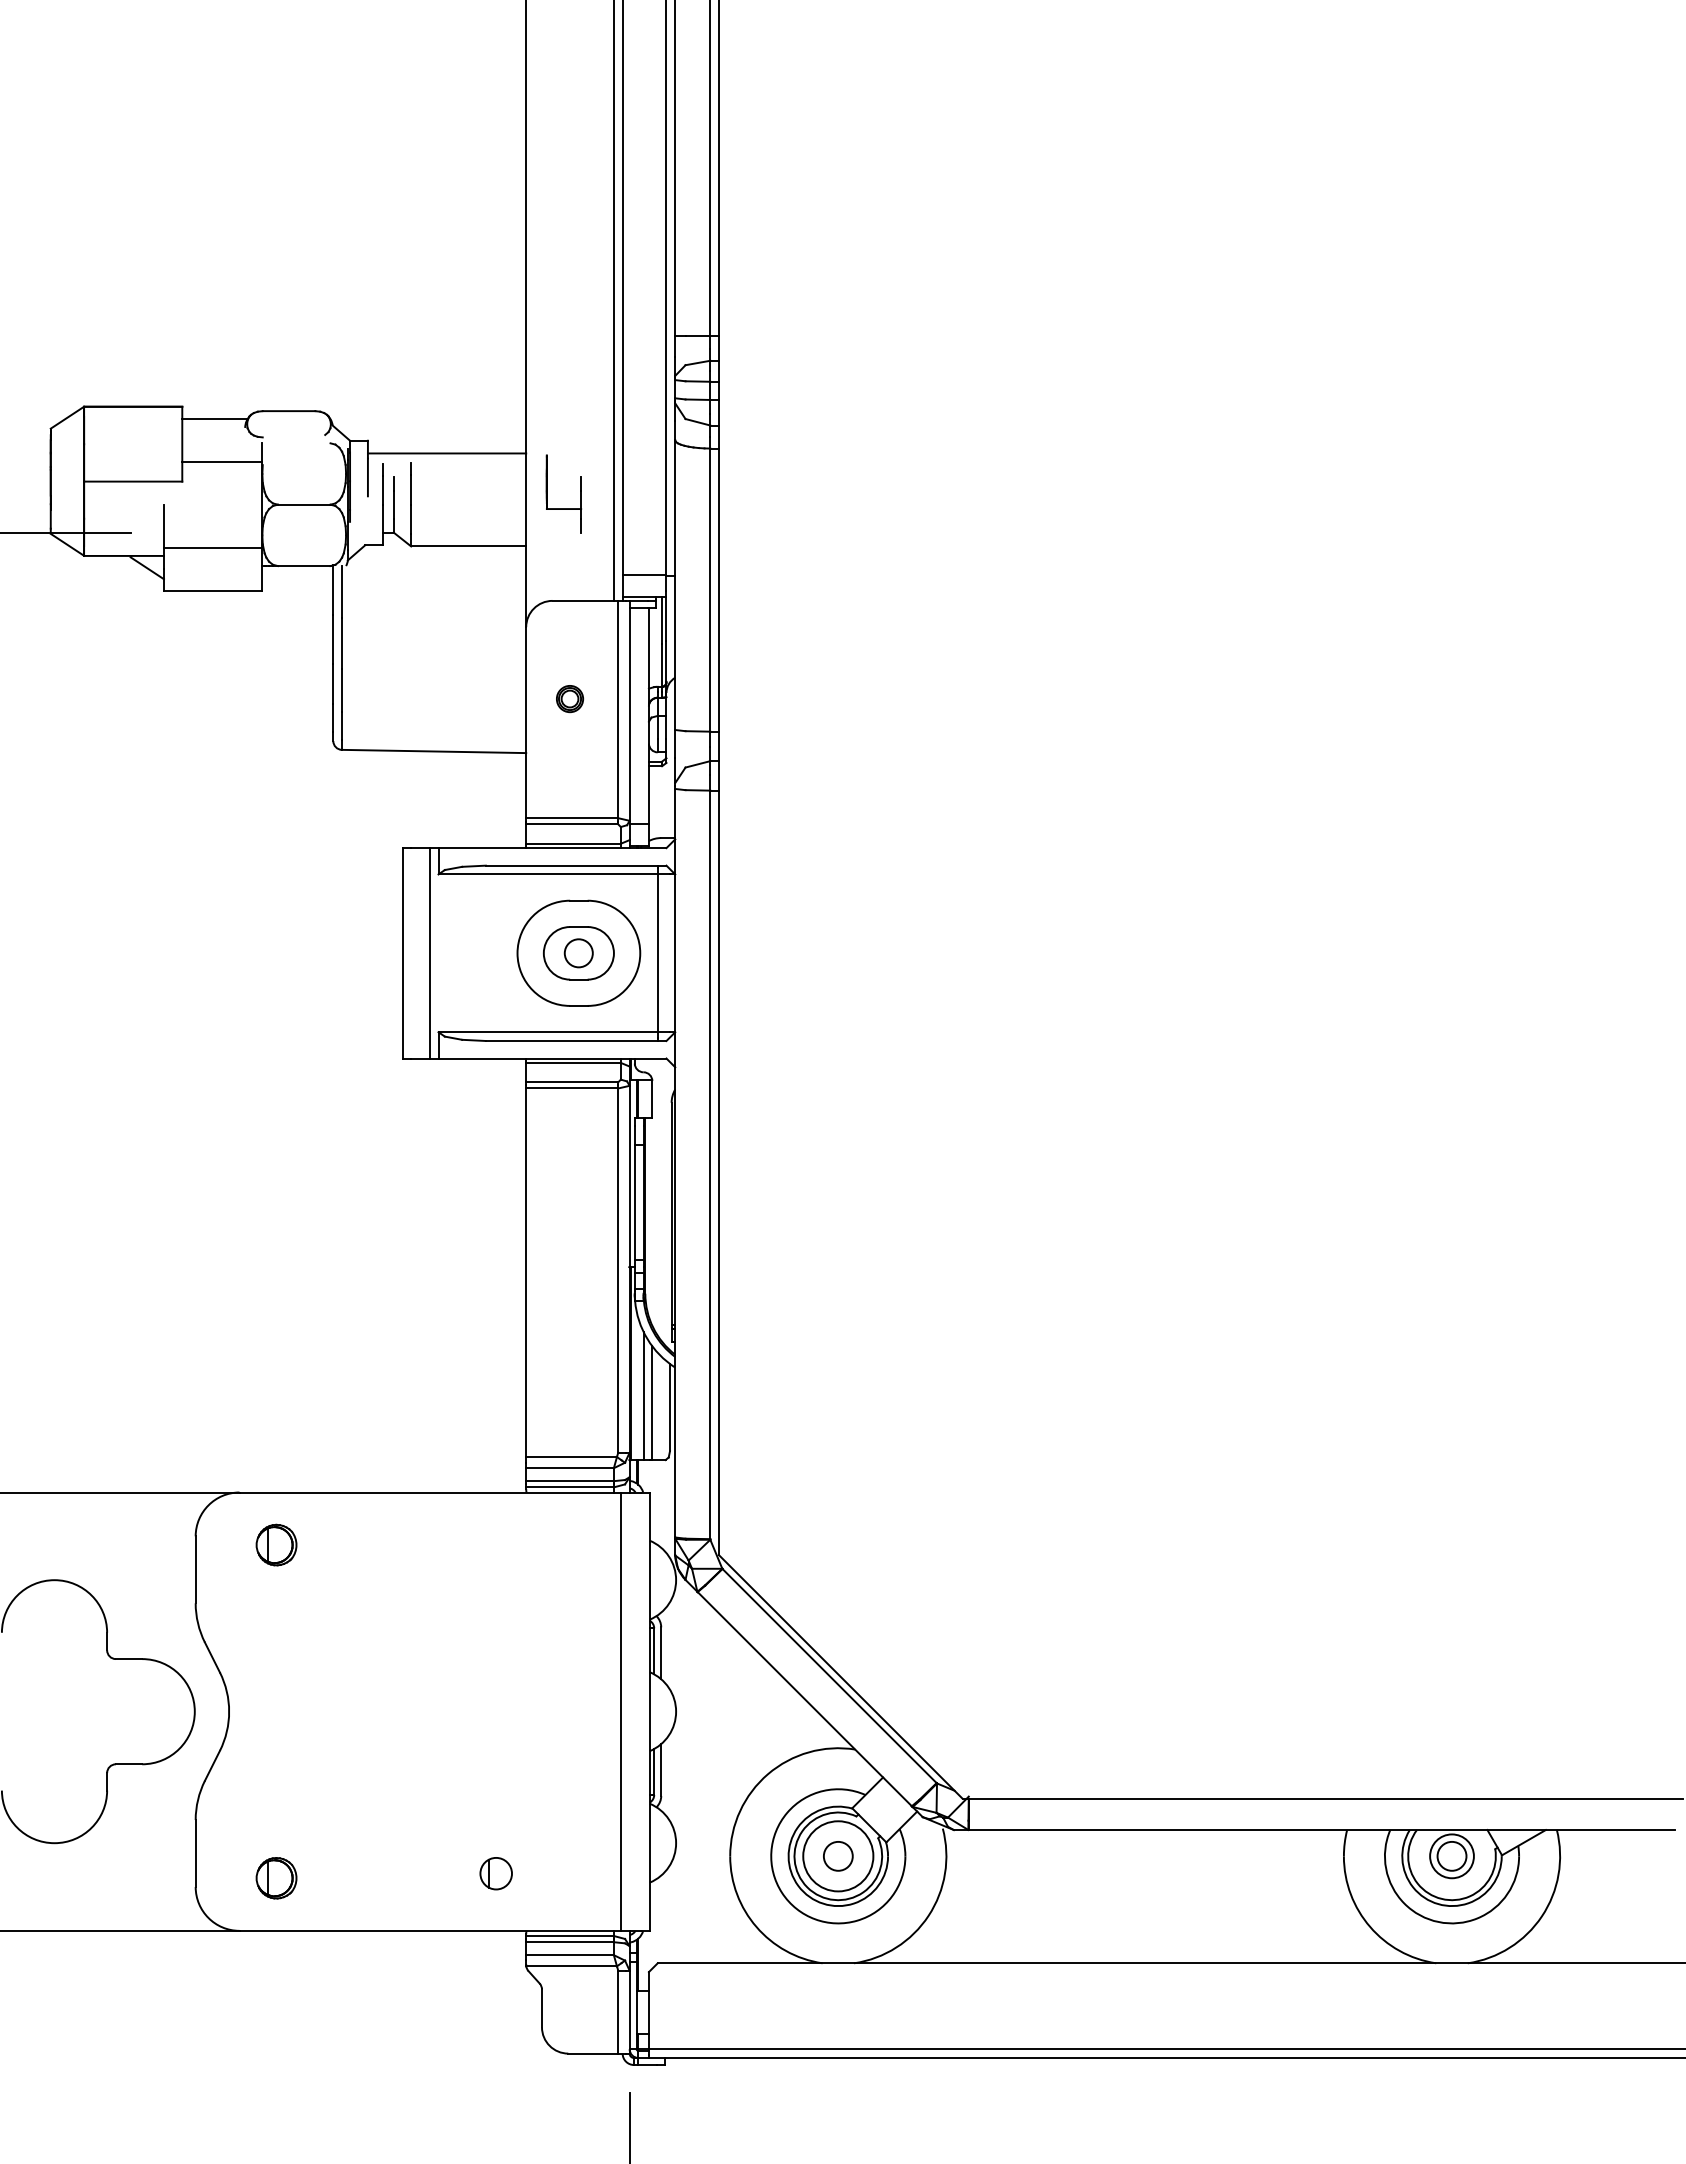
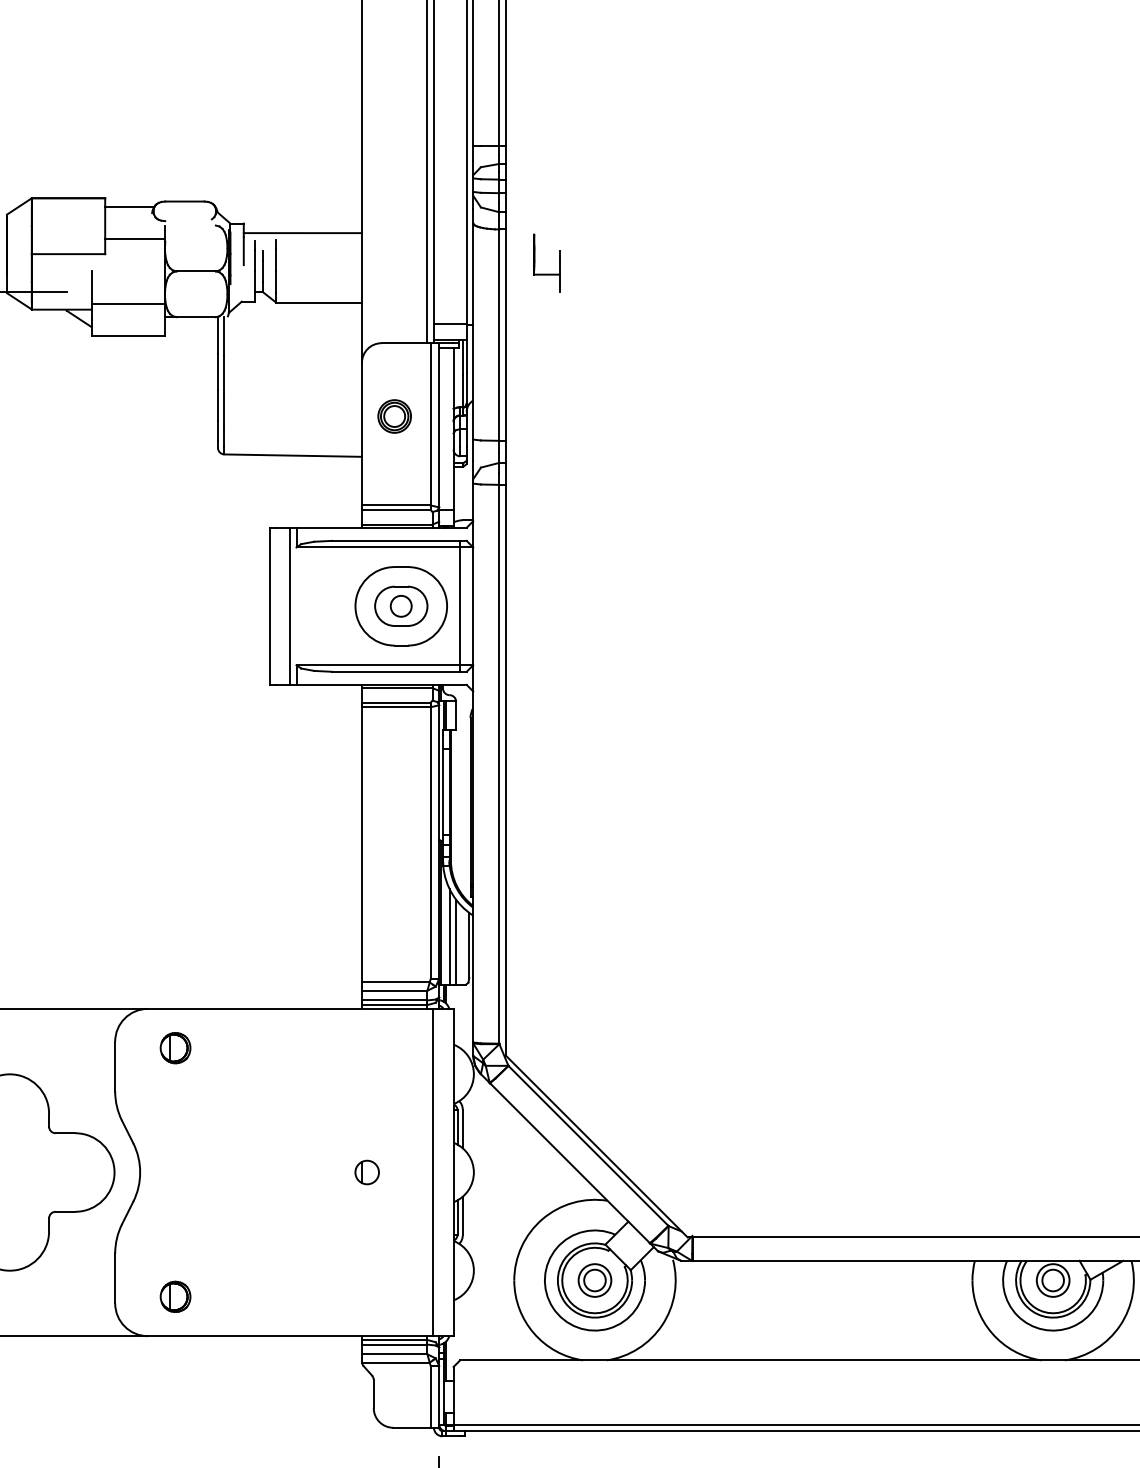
part: (563, 508) -> (546, 274), moved
part: (569, 698) -> (394, 416), size x1.67
circle: (838, 1856) -> (595, 1280), size x0.62
part: (495, 1873) -> (366, 1172), moved

